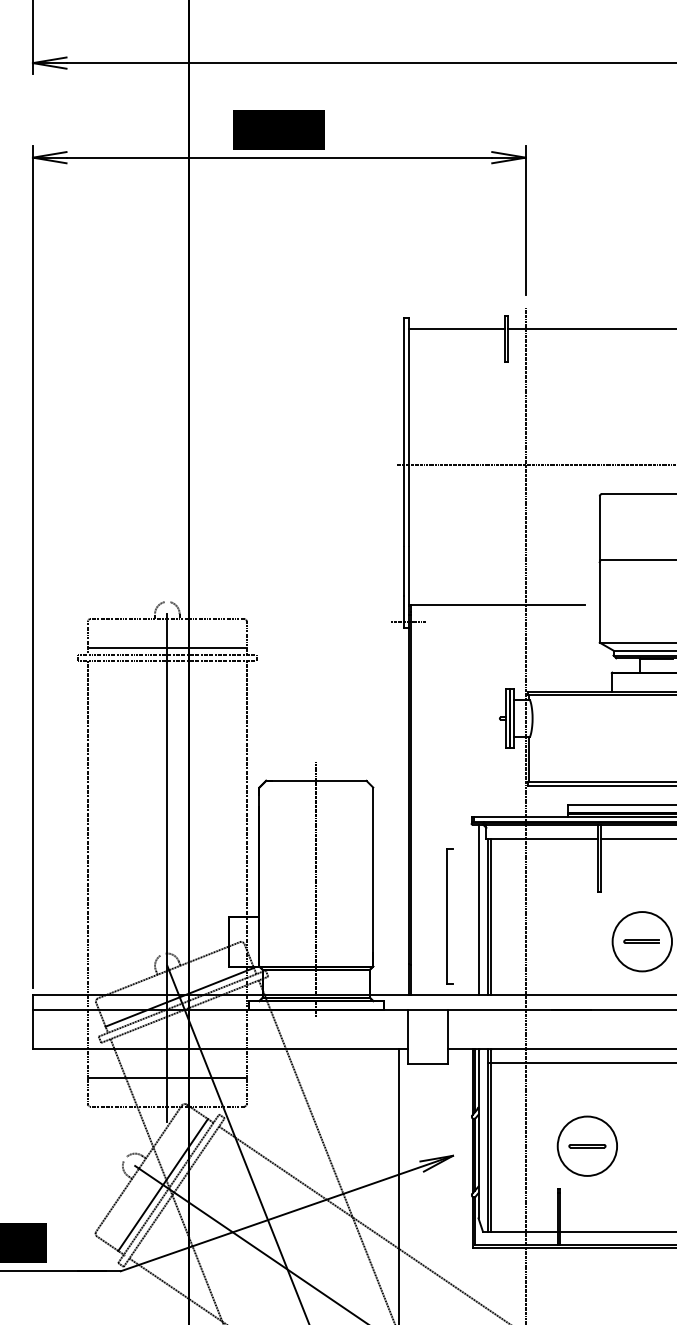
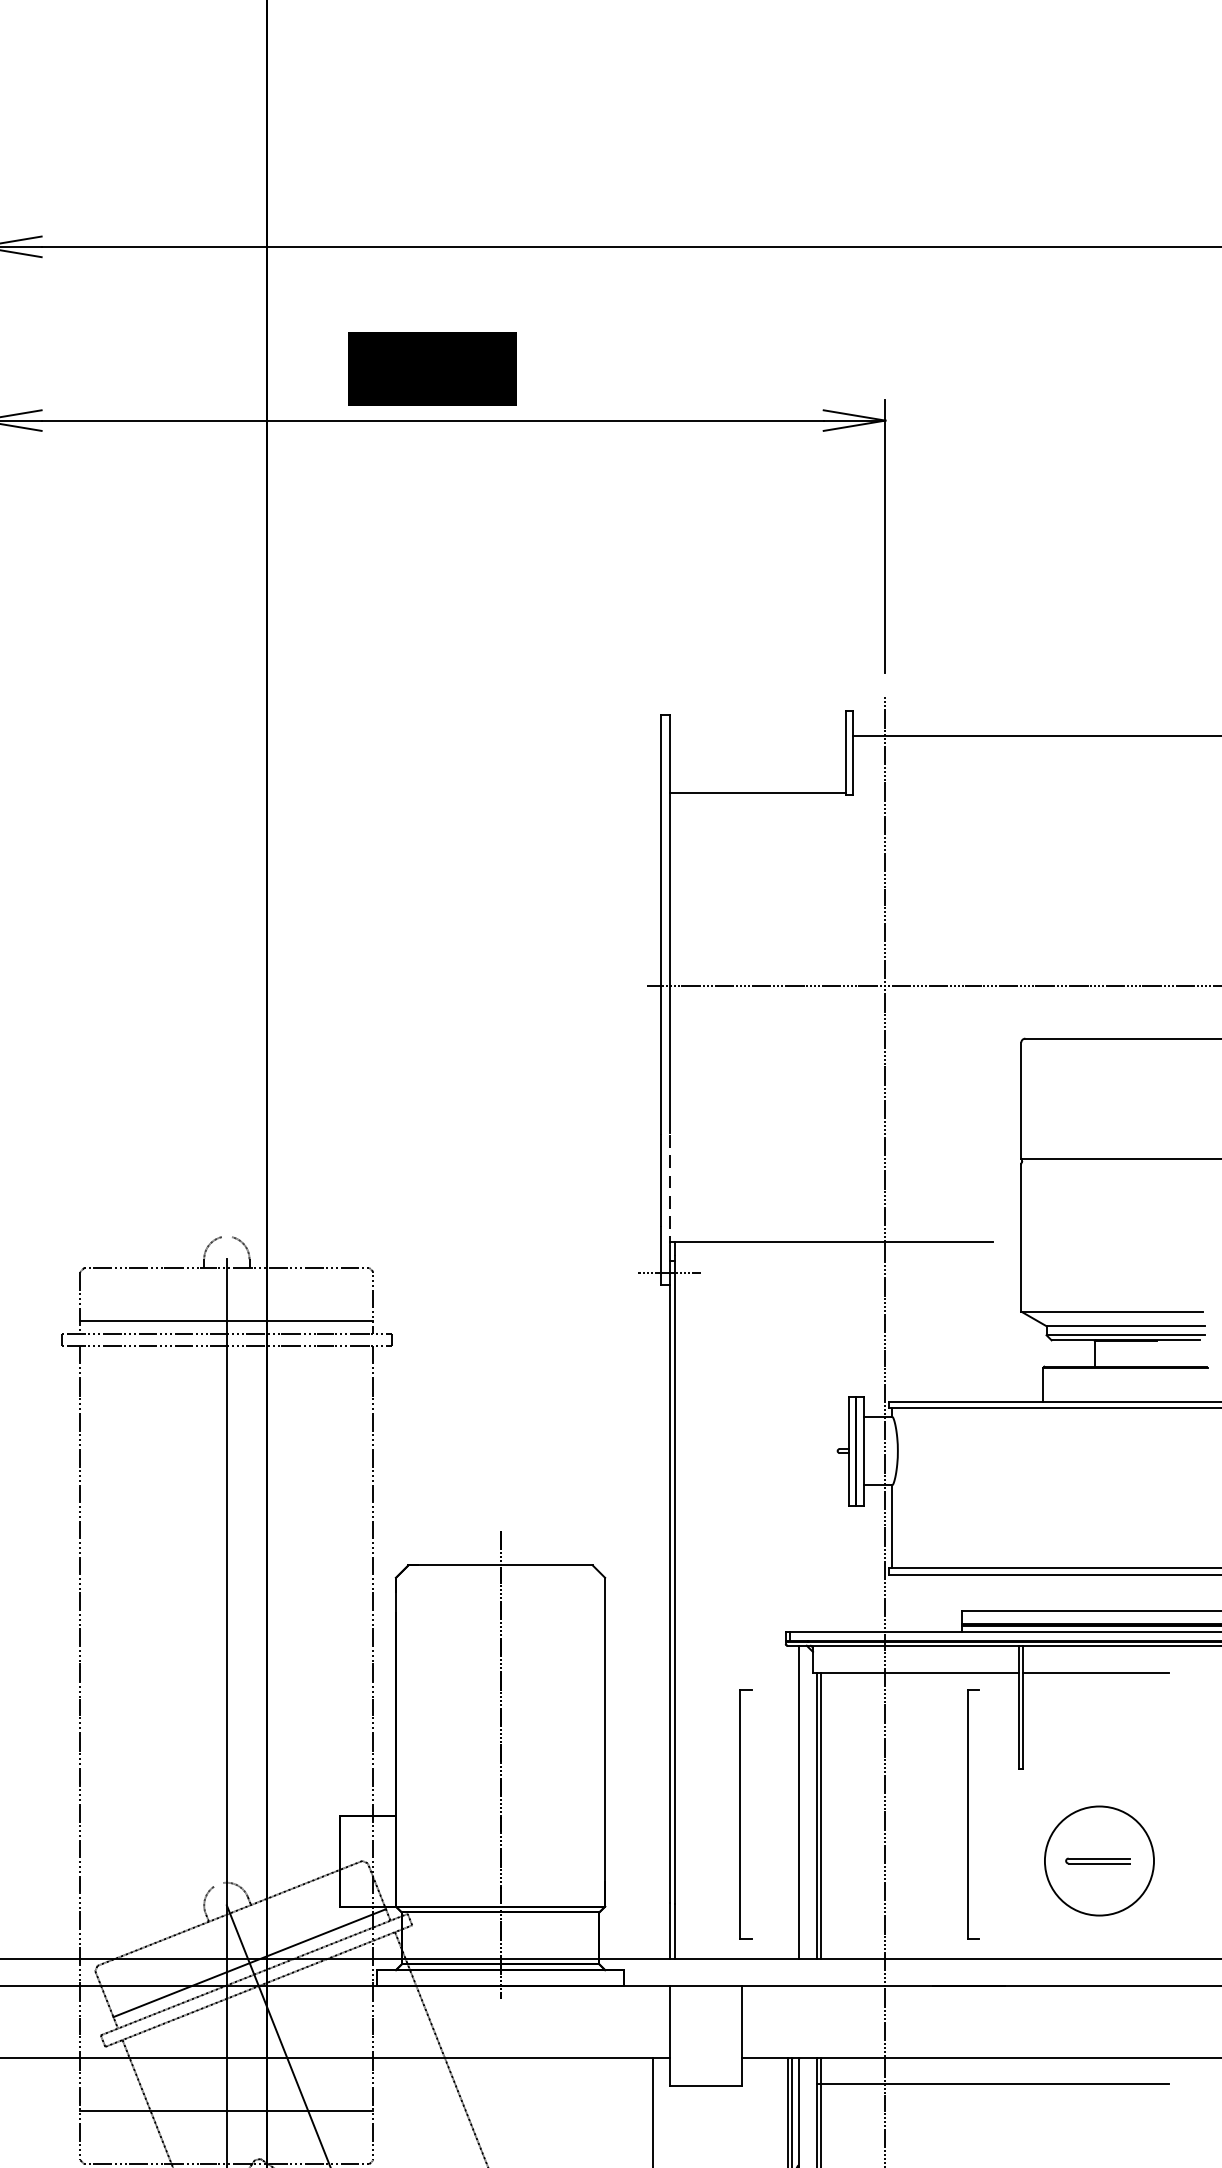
line: (456, 329) -> (758, 793), moved
line: (408, 576) -> (669, 1190), solid -> dashed
part: (573, 916) -> (973, 1814), added

